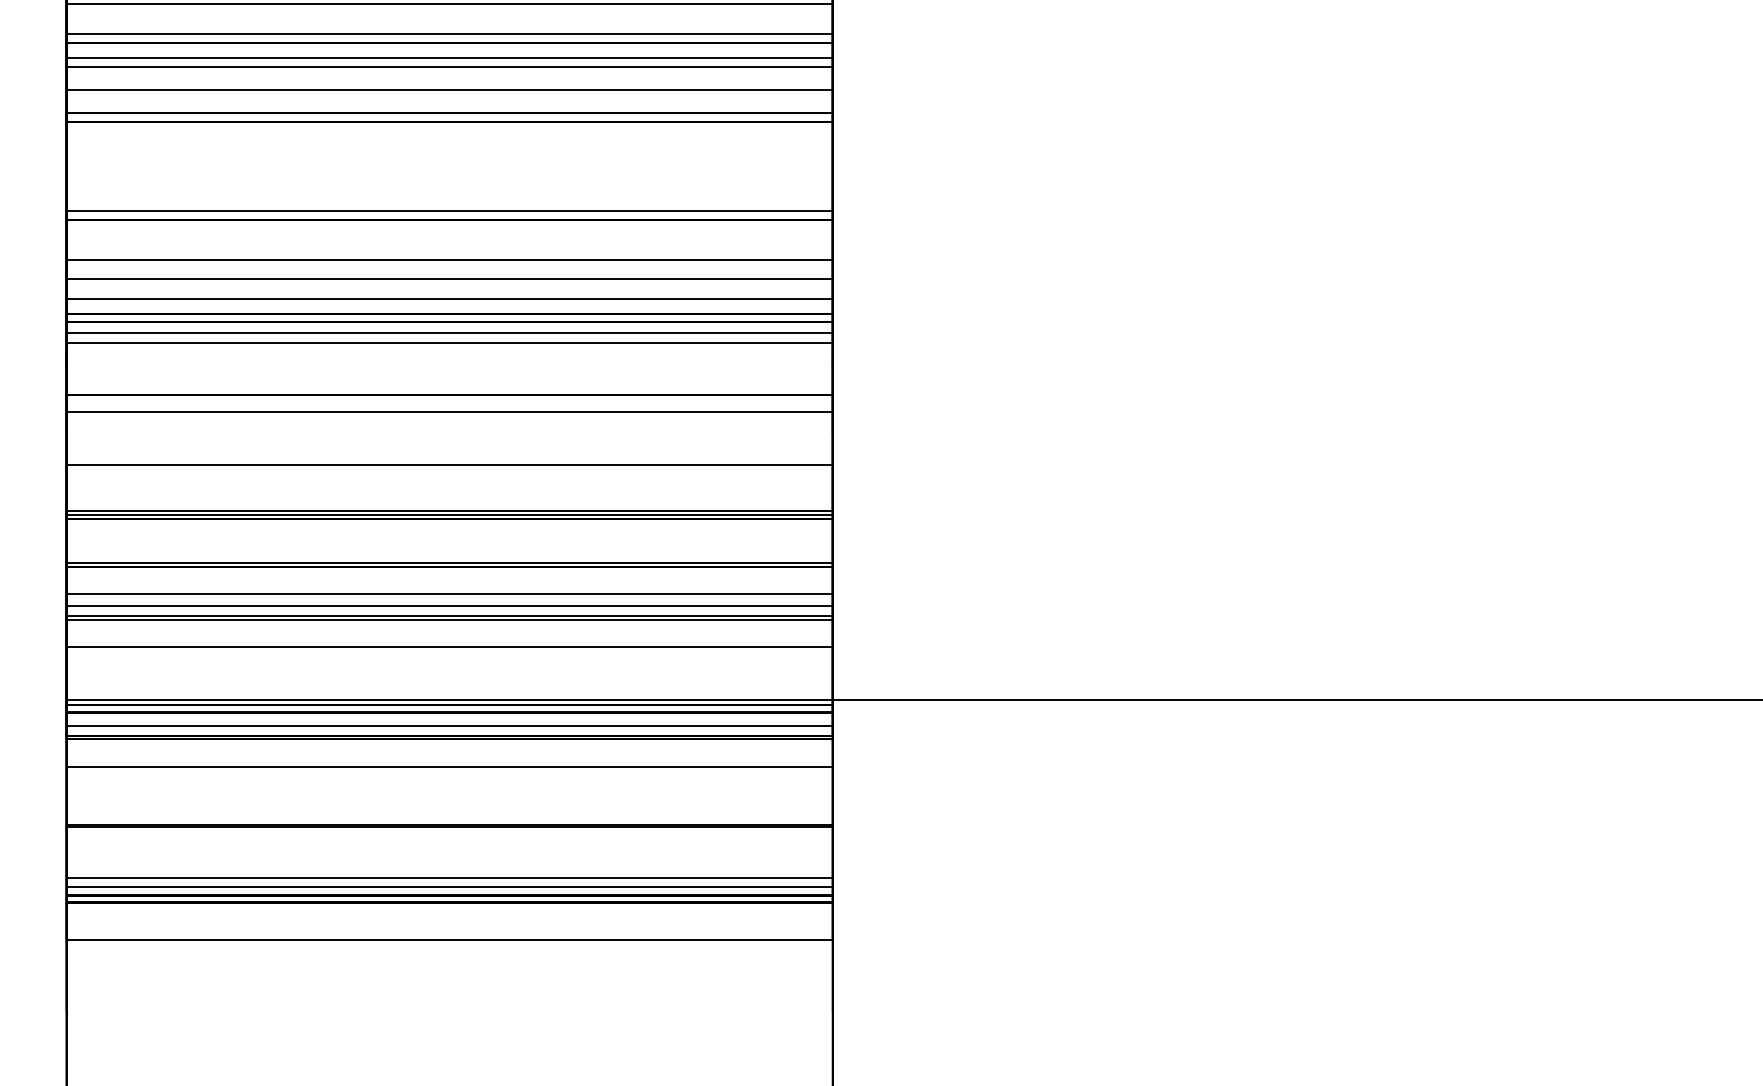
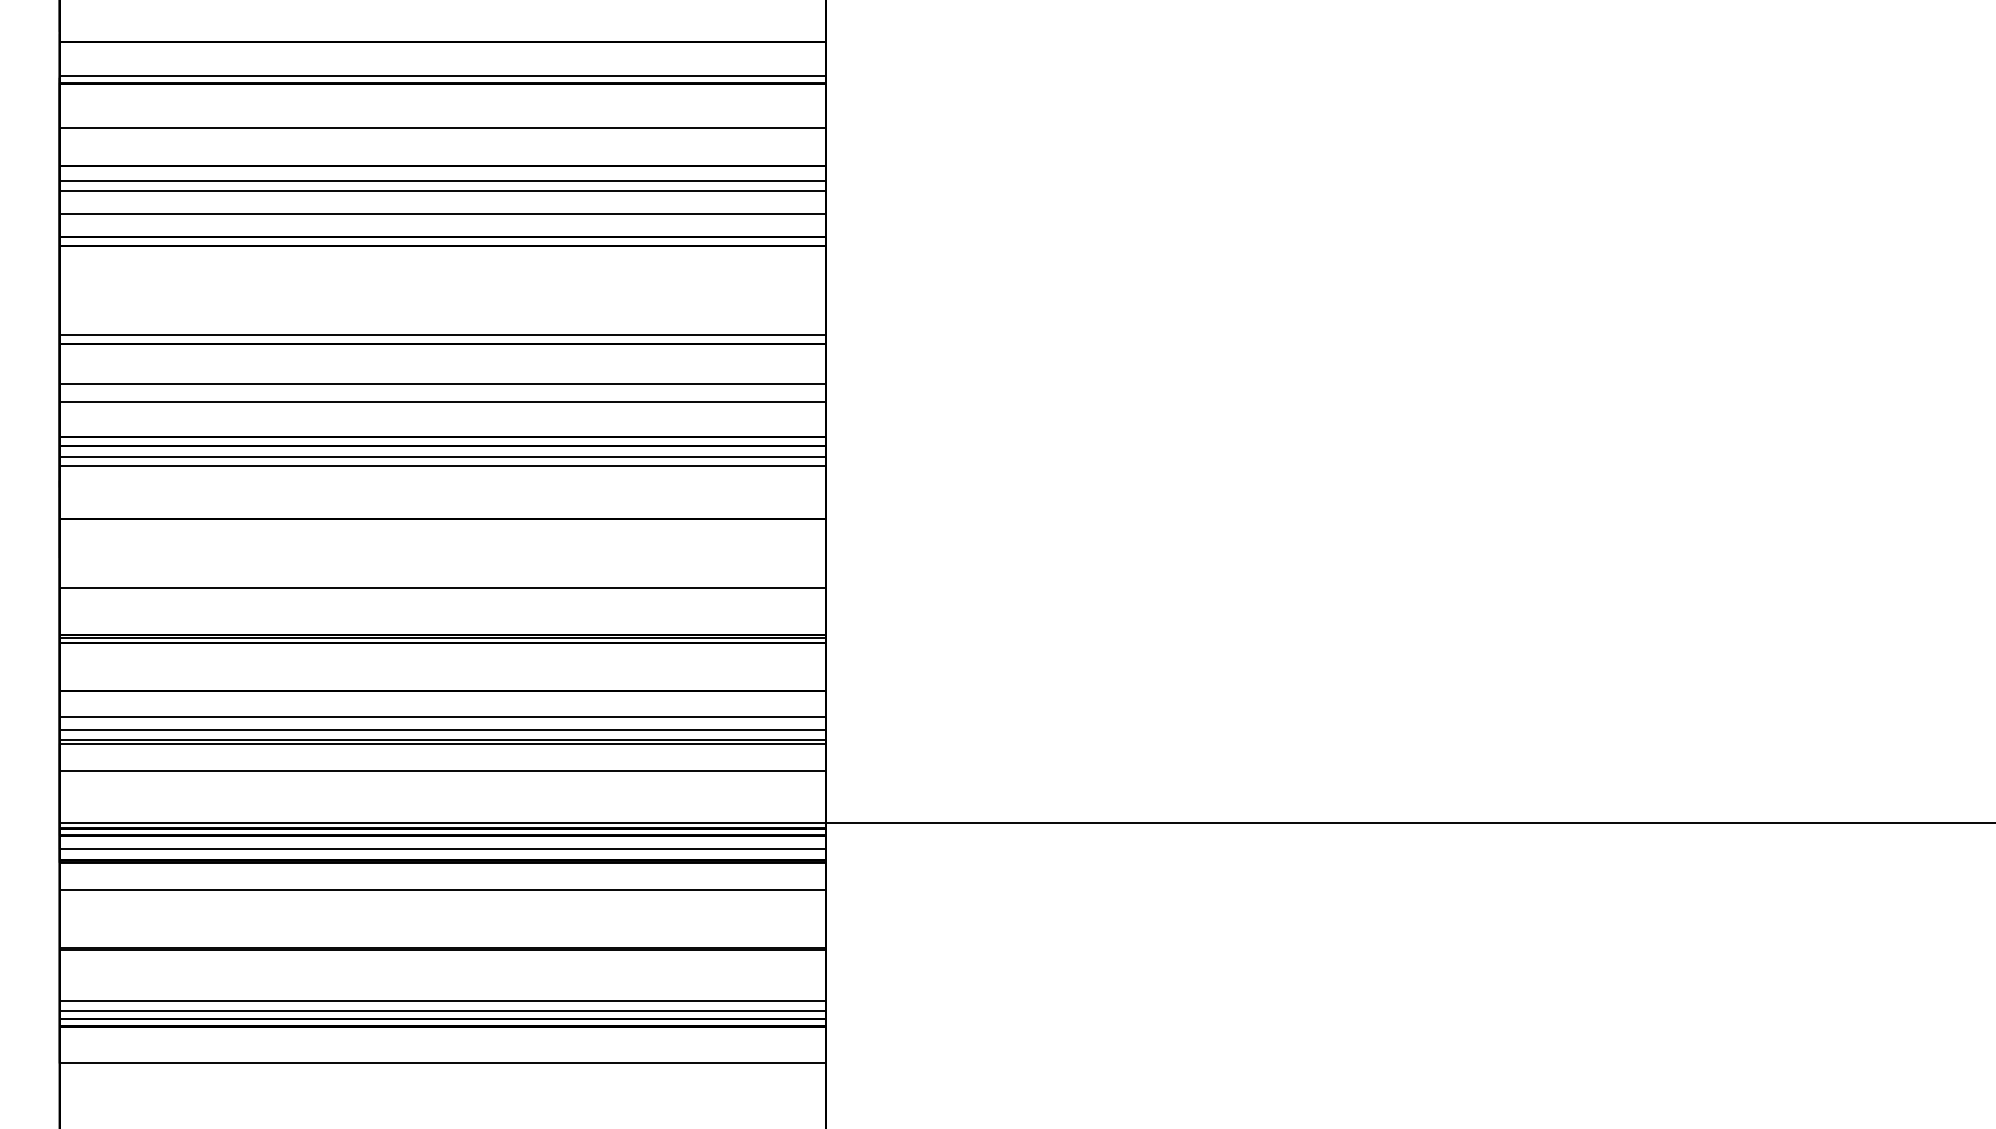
line: (449, 34) -> (442, 157), removed
line: (449, 299) -> (442, 422), removed
line: (449, 412) -> (442, 535), removed
line: (449, 563) -> (442, 686), removed

